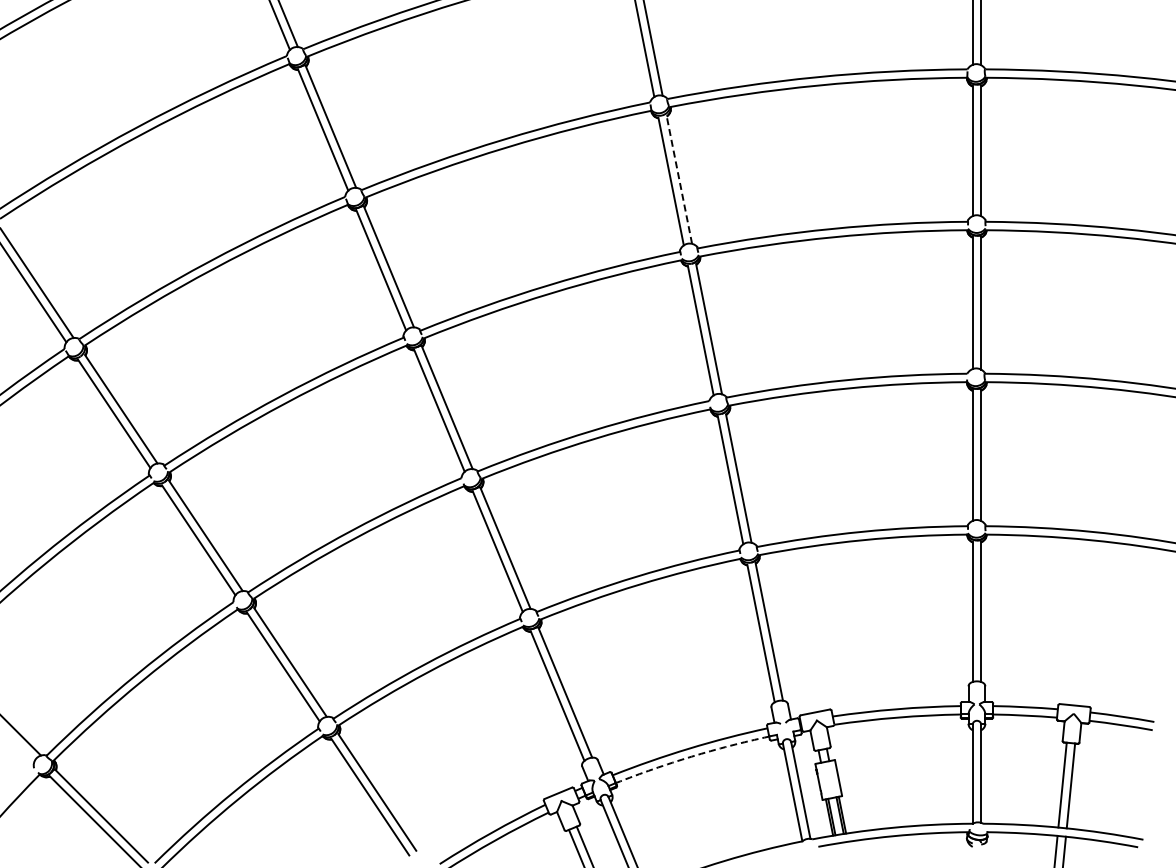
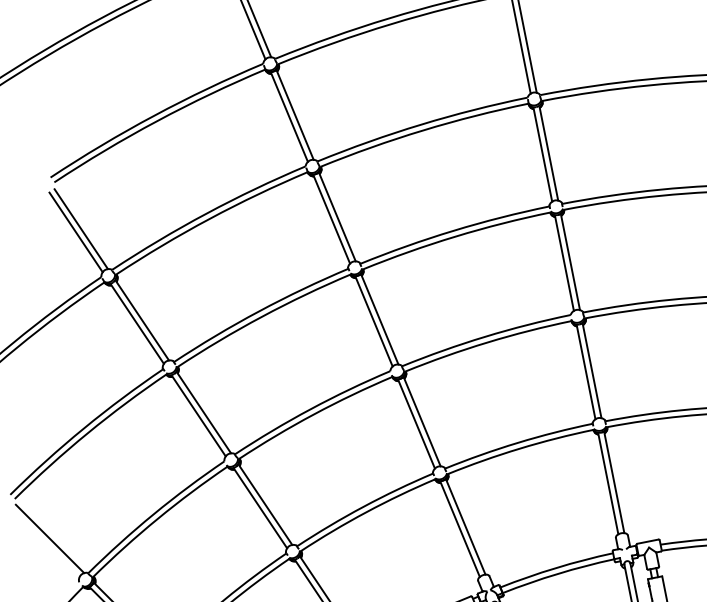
line: (679, 179) -> (549, 153), dashed -> solid
arc: (691, 756) -> (557, 573), dashed -> solid

